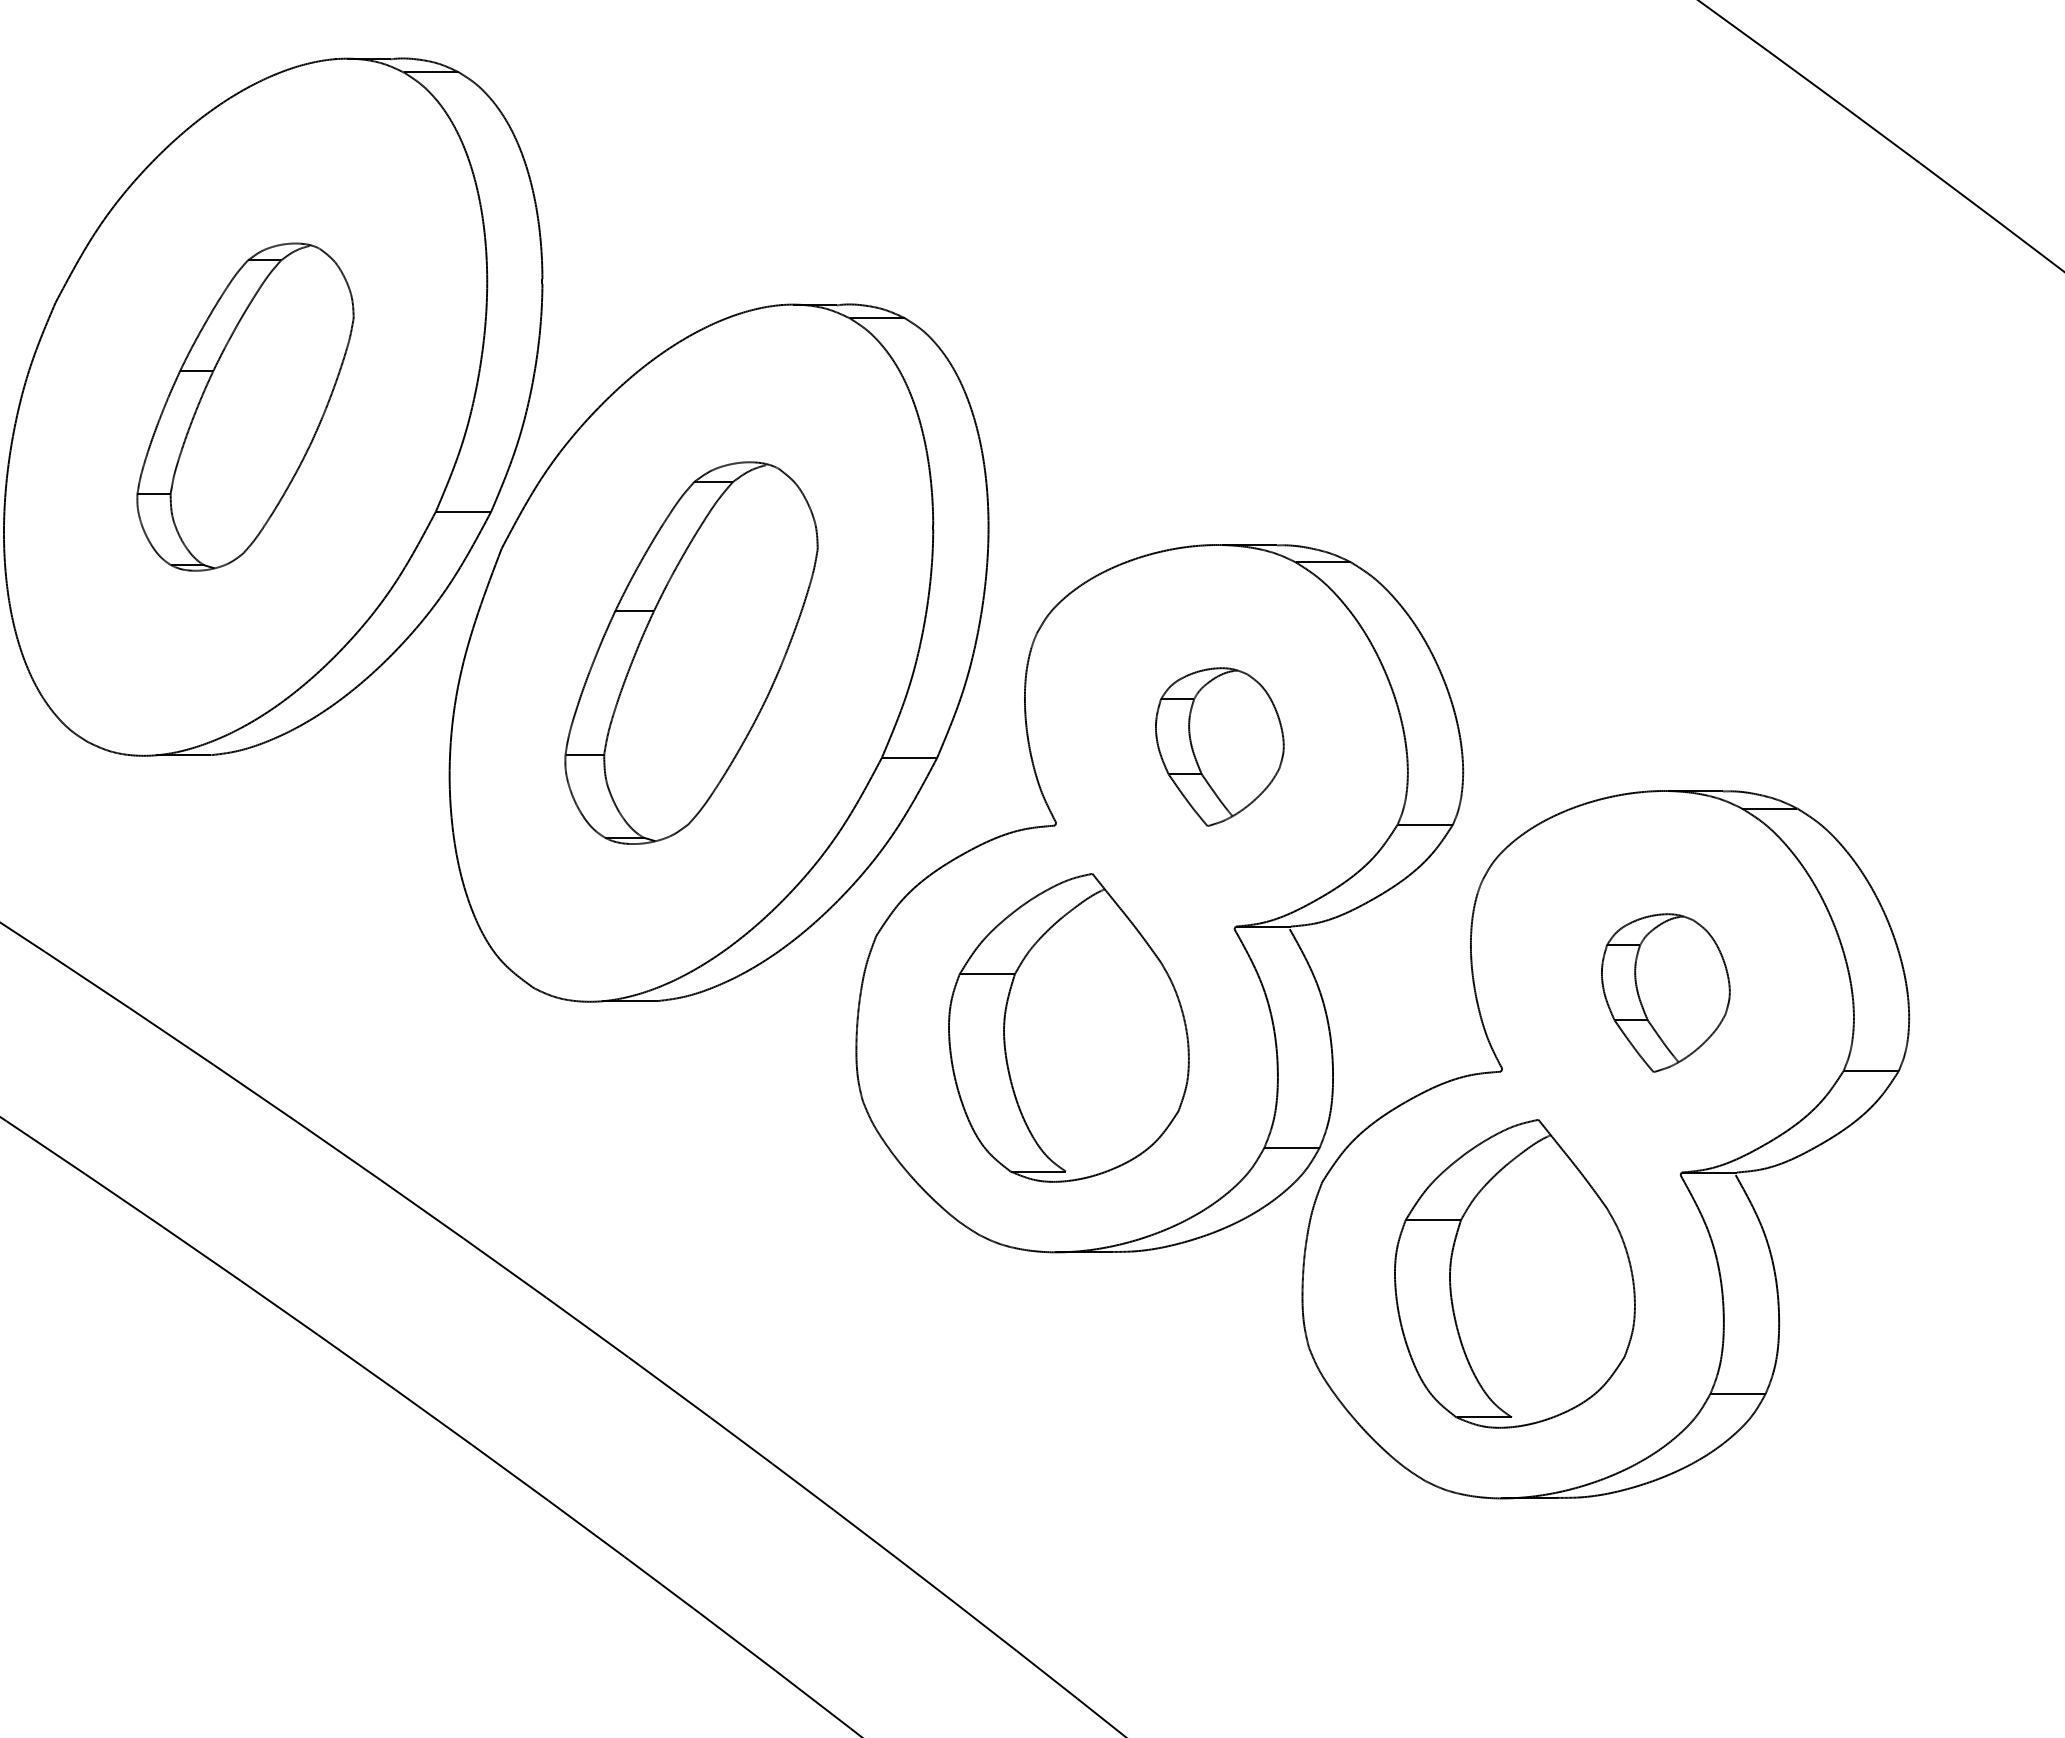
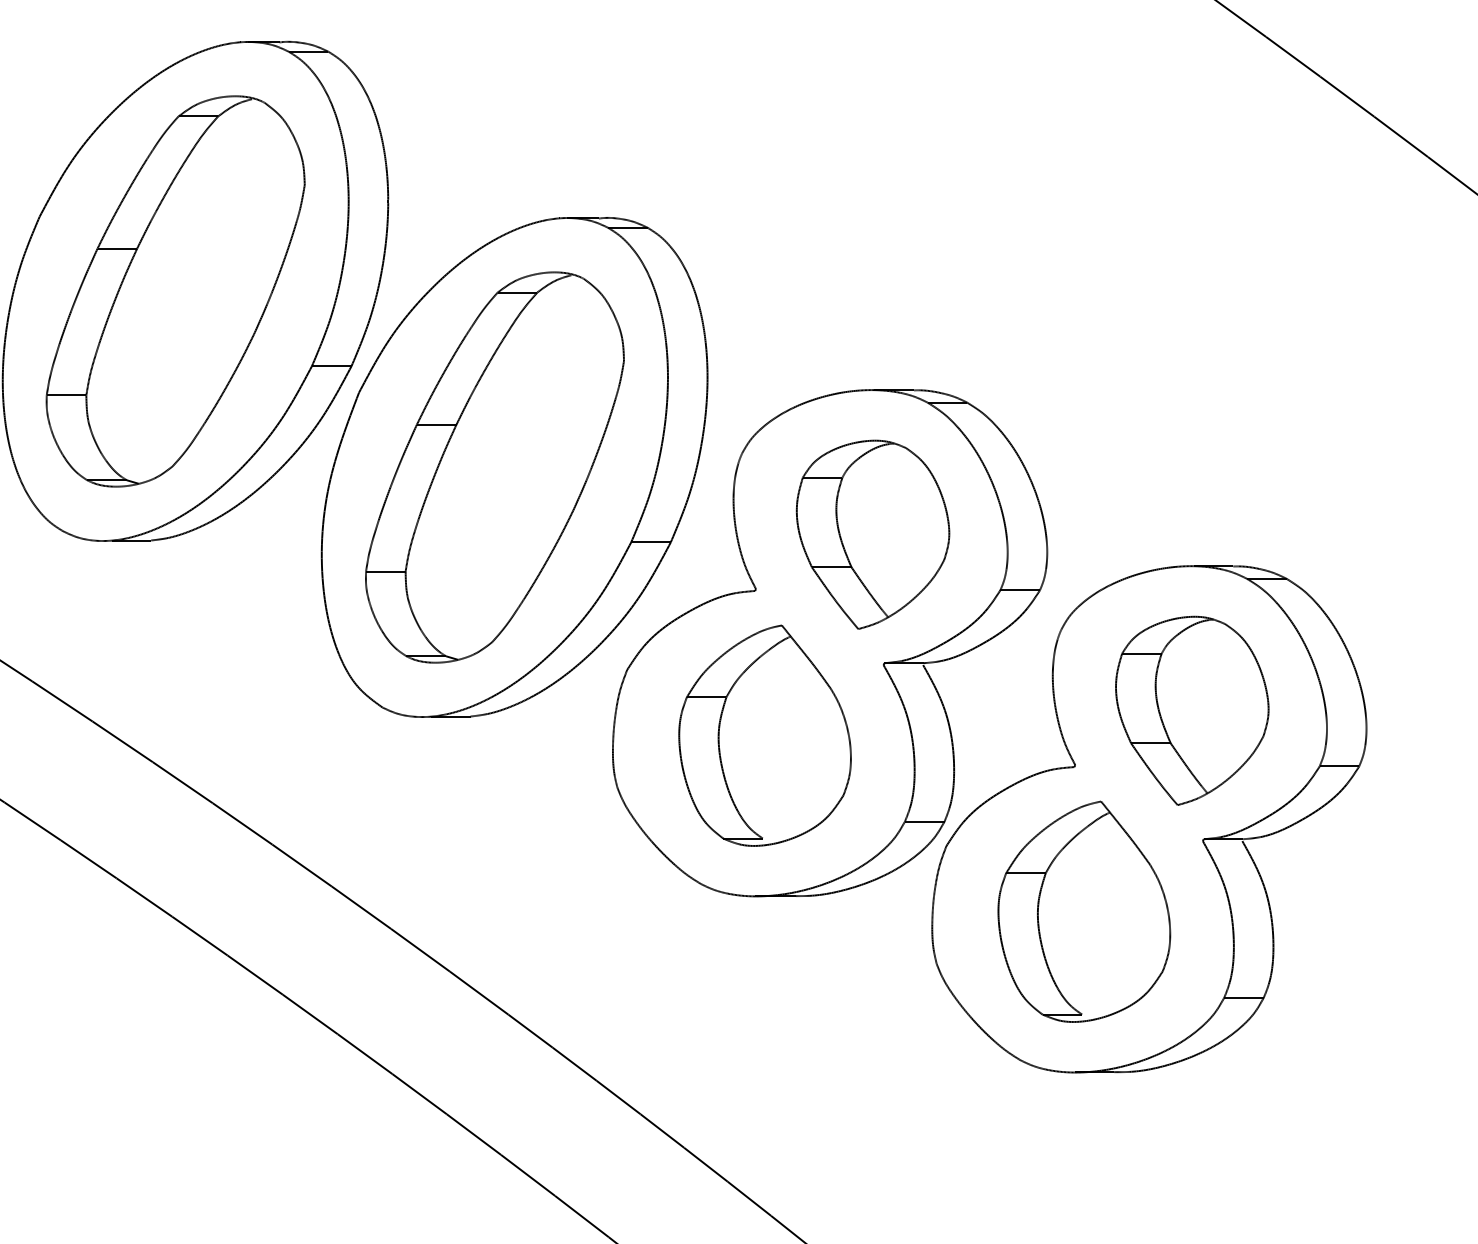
part: (245, 406) -> (175, 290), size x1.67
part: (691, 652) -> (494, 467), size x1.43
part: (1219, 746) -> (872, 534), size x1.67
part: (1665, 992) -> (1192, 710), size x1.67

